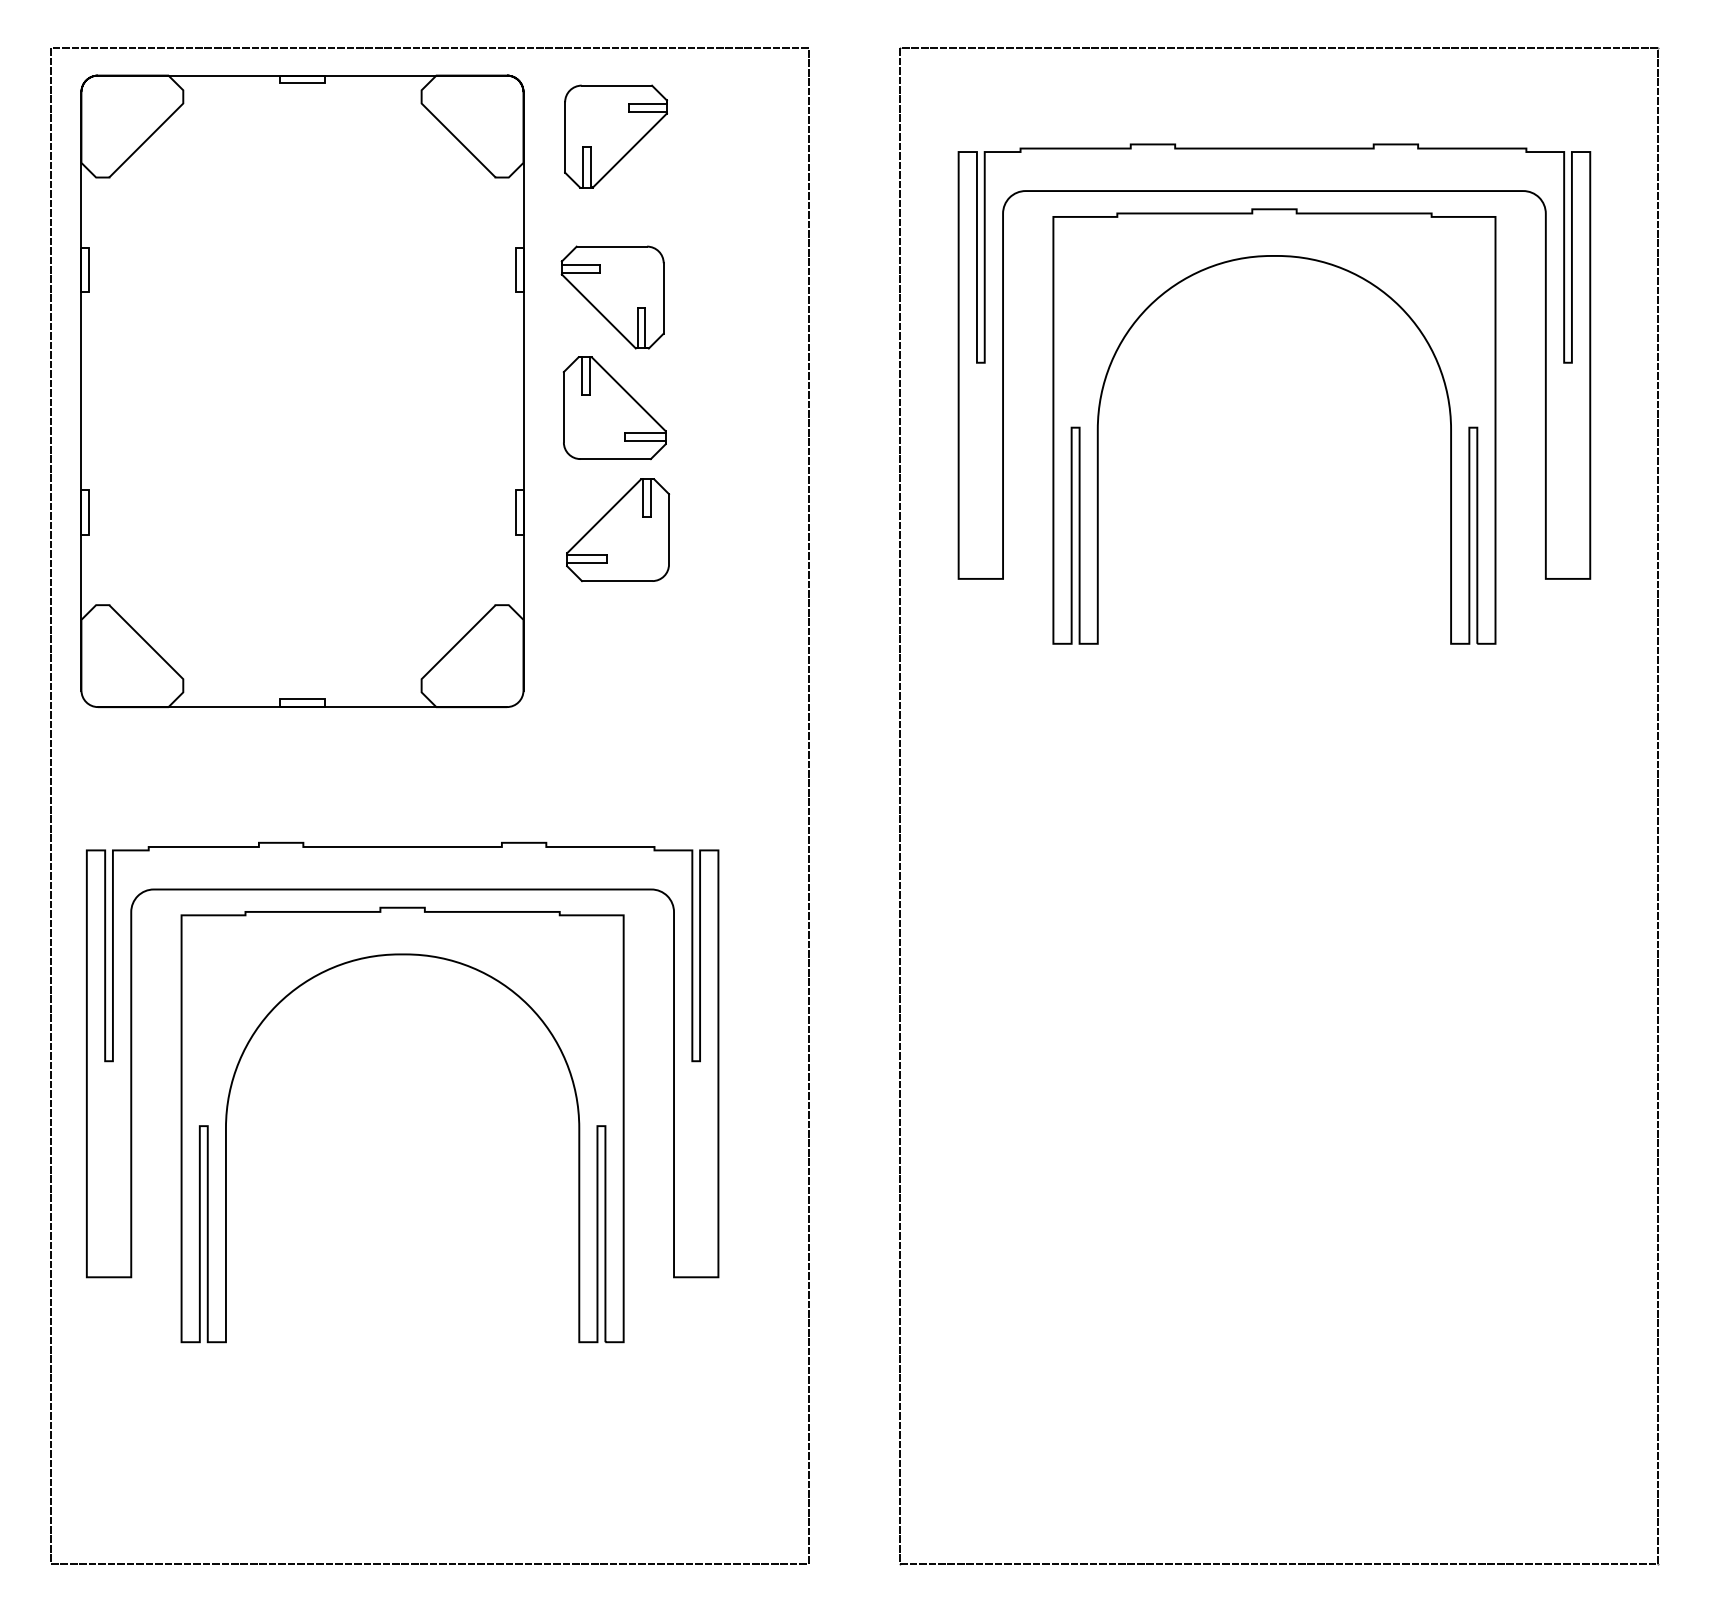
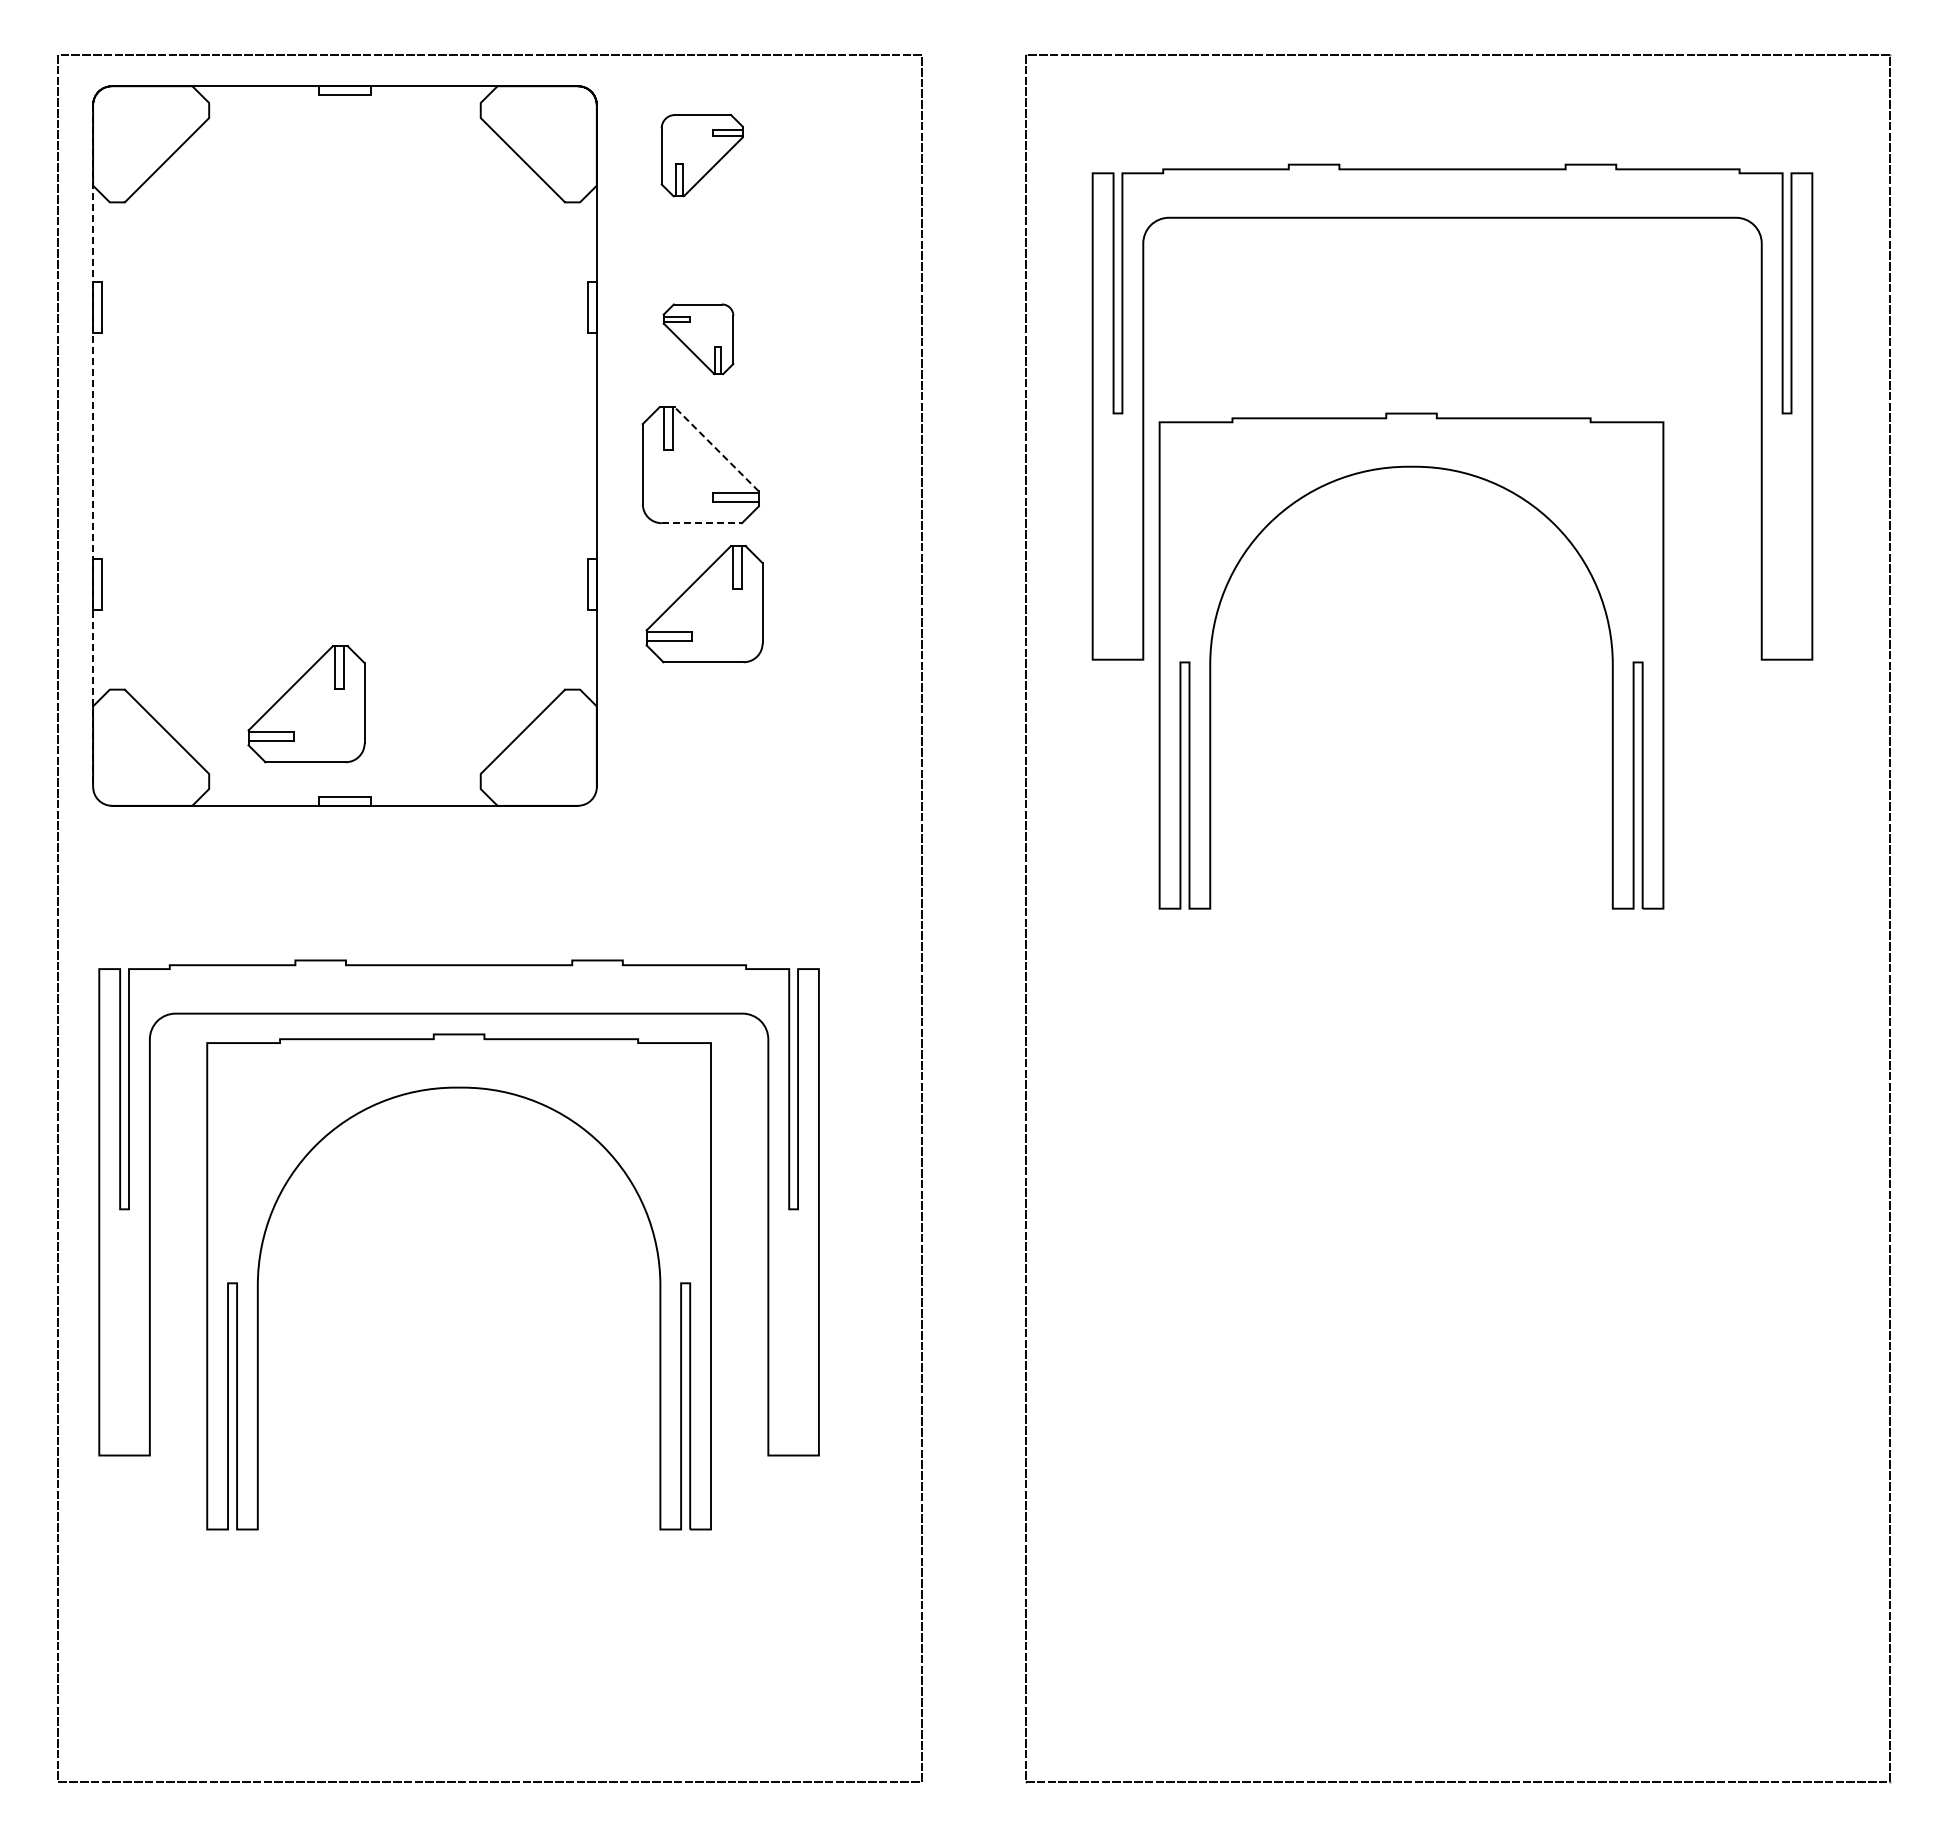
part: (616, 136) -> (702, 155), size x0.7
part: (1260, 257) -> (1395, 468), moved
part: (612, 297) -> (698, 339), size x0.6
line: (81, 391) -> (93, 446), solid -> dashed
line: (628, 394) -> (716, 449), solid -> dashed
line: (616, 459) -> (702, 523), solid -> dashed
part: (268, 618) -> (306, 704), added

